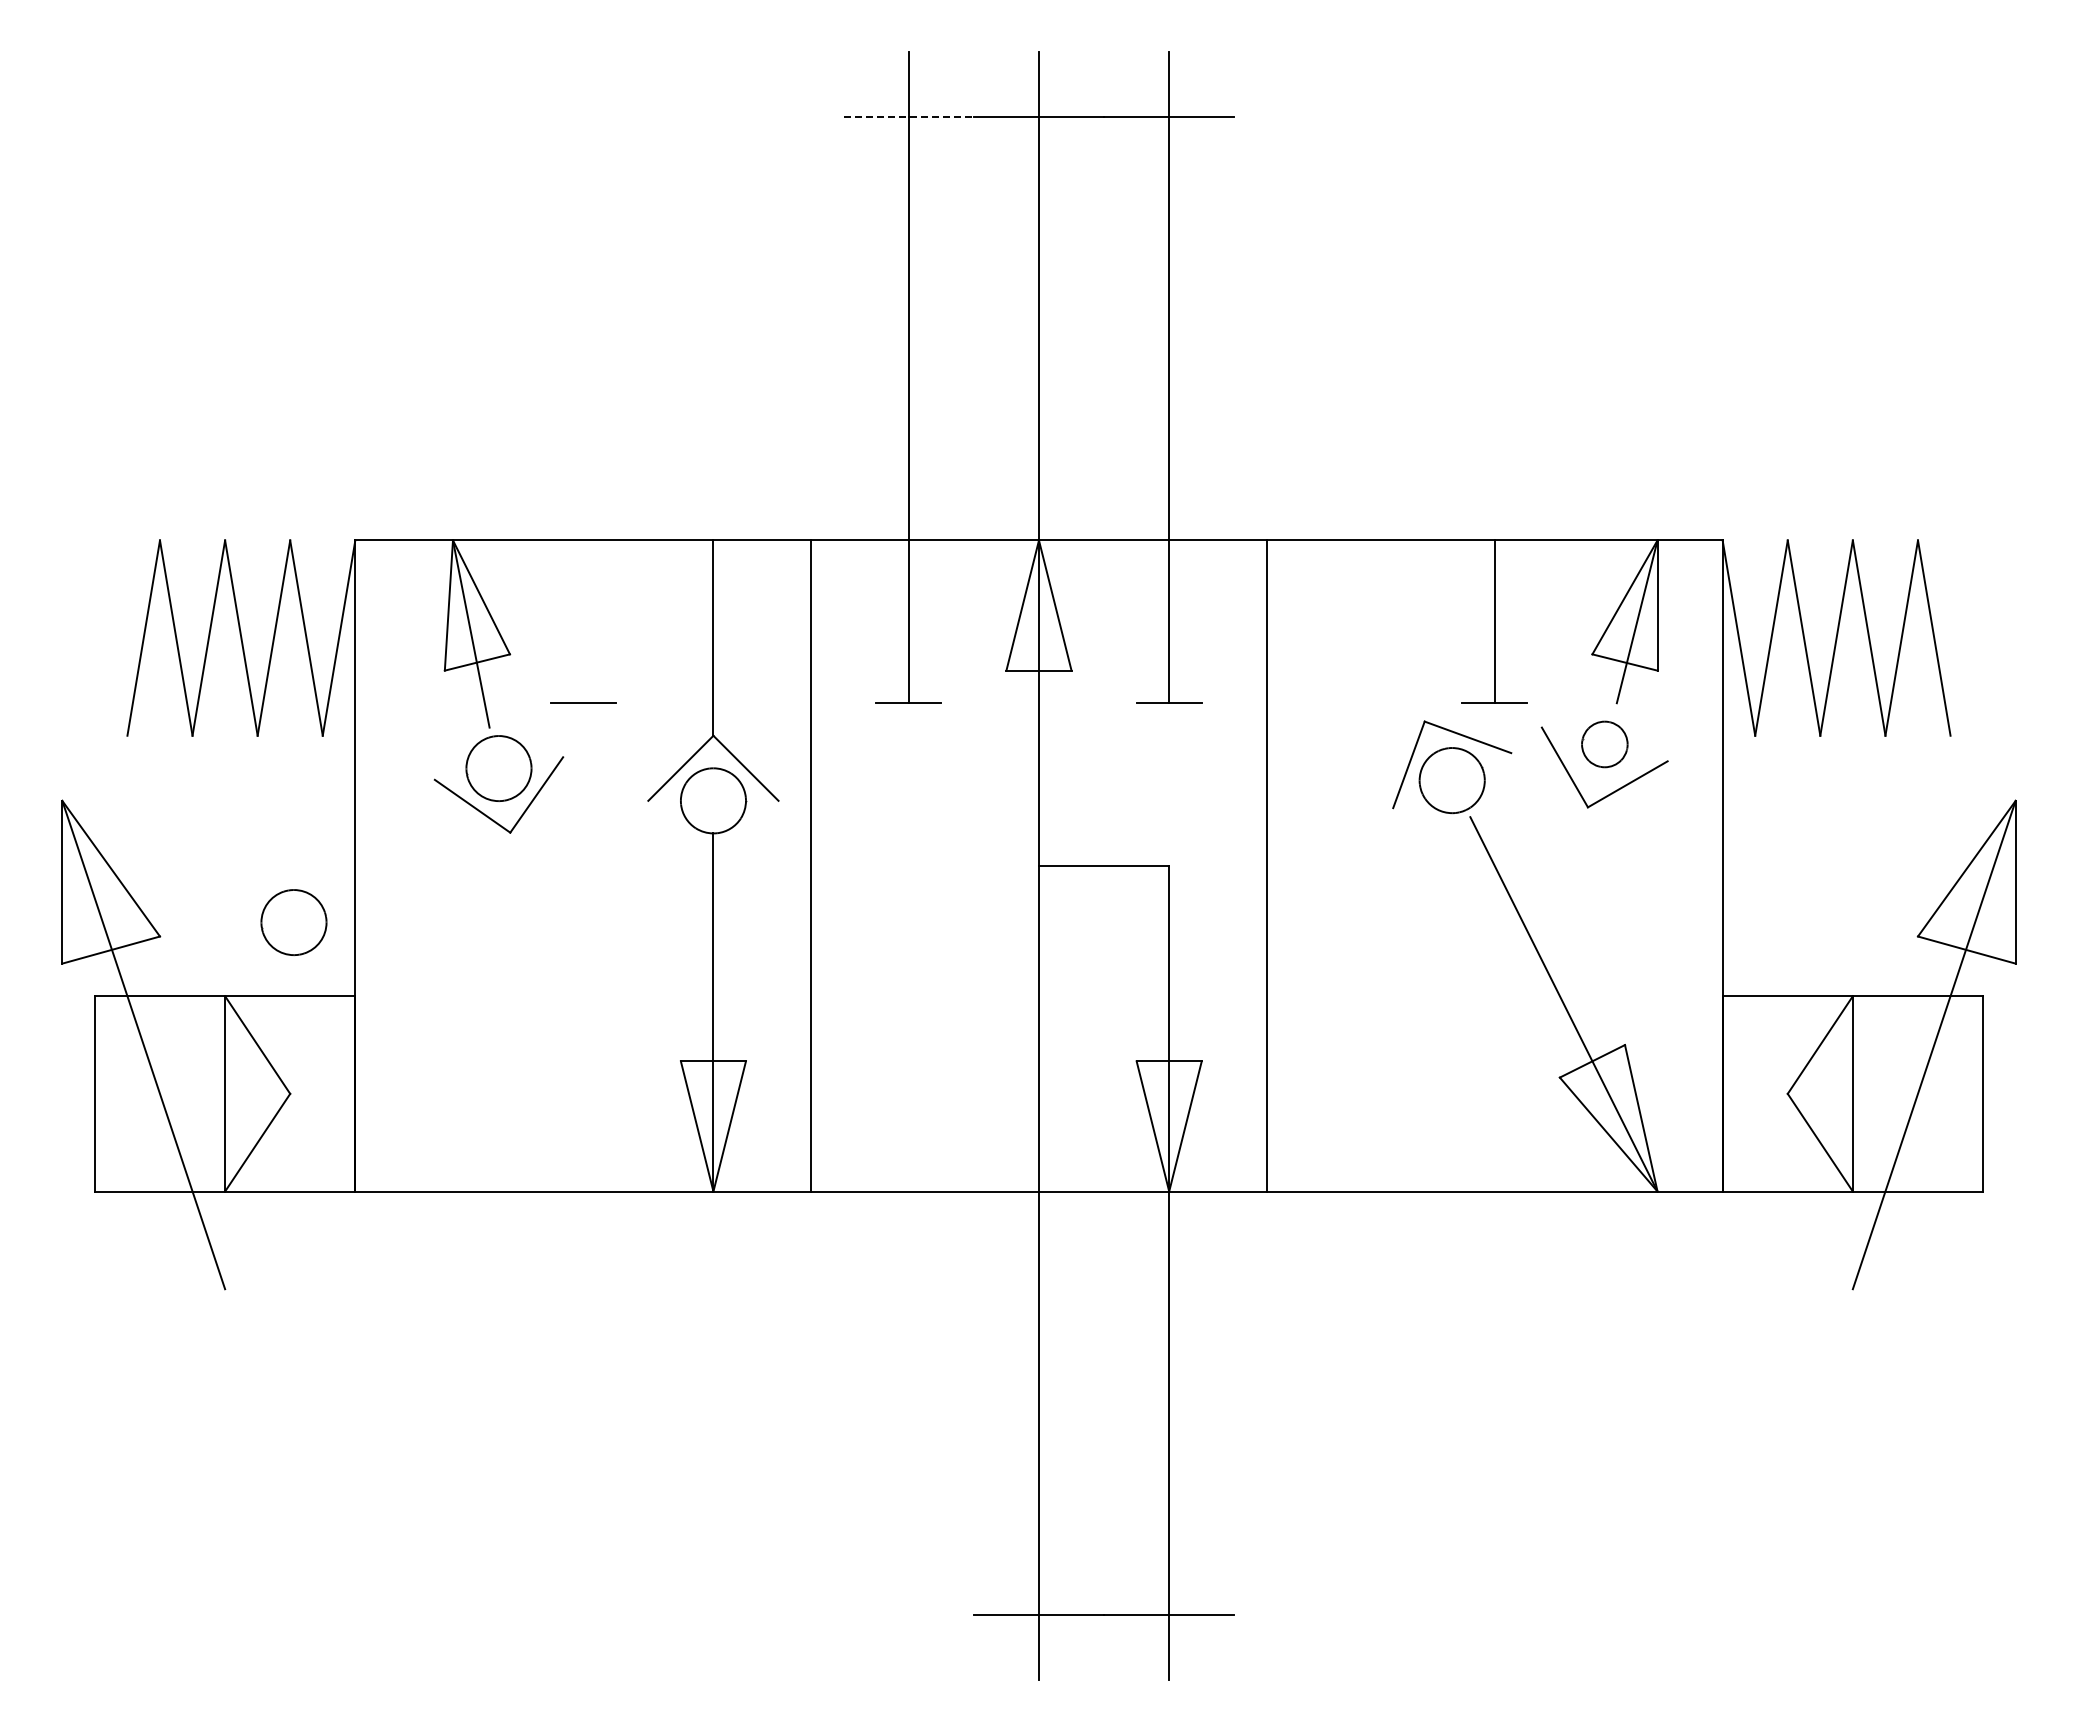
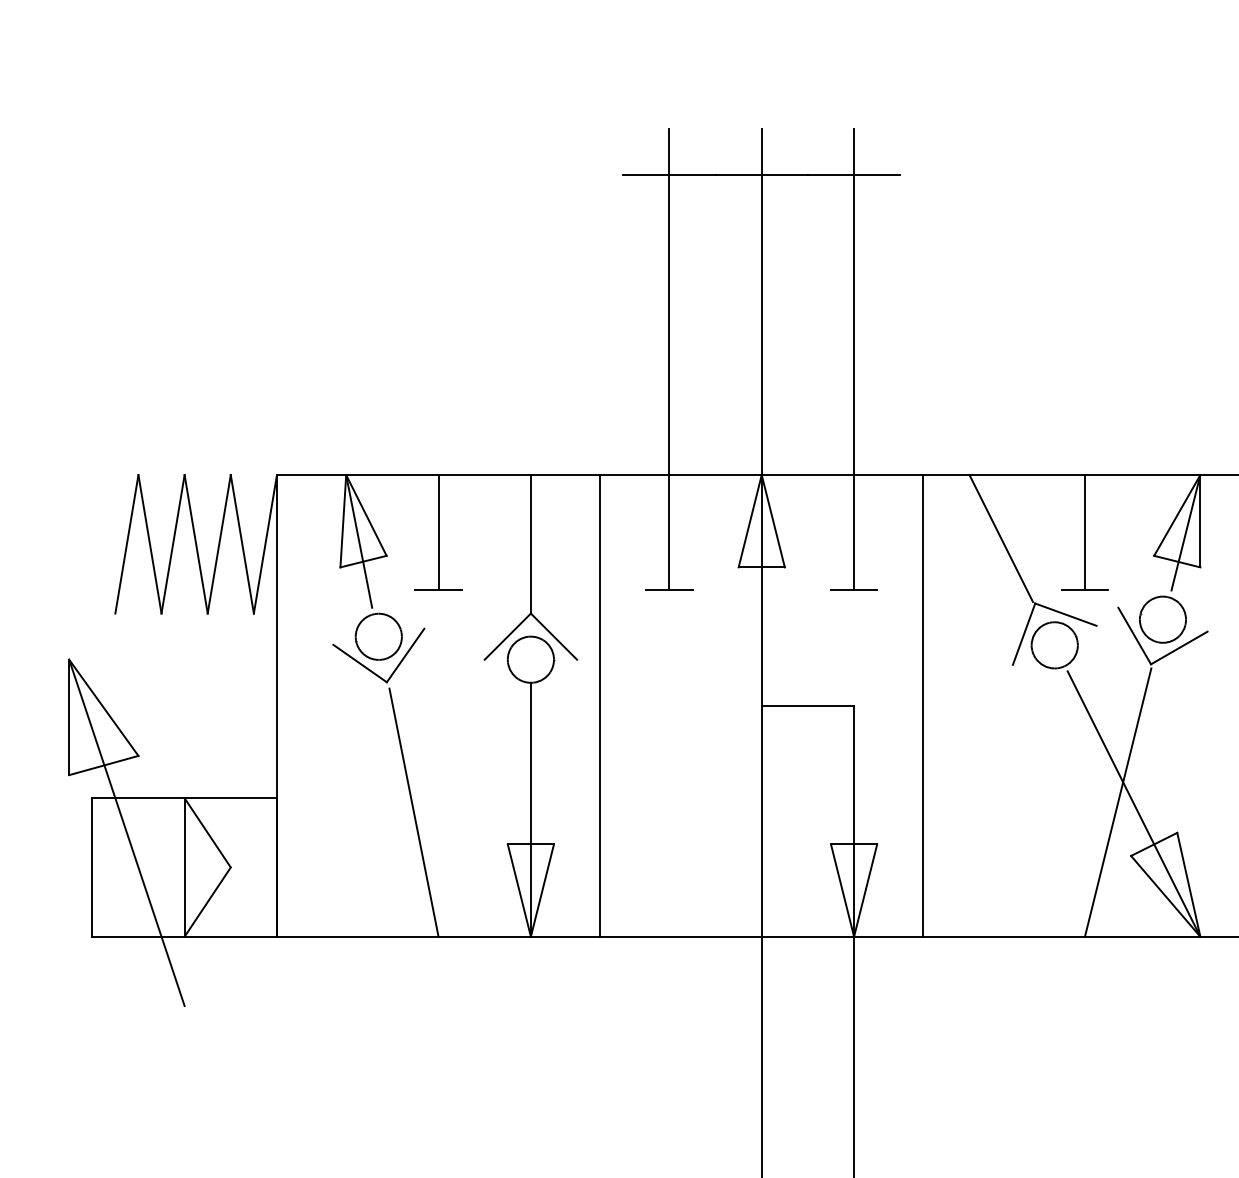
line: (909, 117) -> (669, 175), dashed -> solid
line: (583, 621) -> (438, 532), added
line: (1376, 629) -> (1001, 538), added
part: (1604, 744) -> (1162, 619), size x1.43
part: (293, 922) -> (233, 745), removed
line: (1541, 1002) -> (1118, 802), added
line: (548, 1016) -> (413, 812), added

